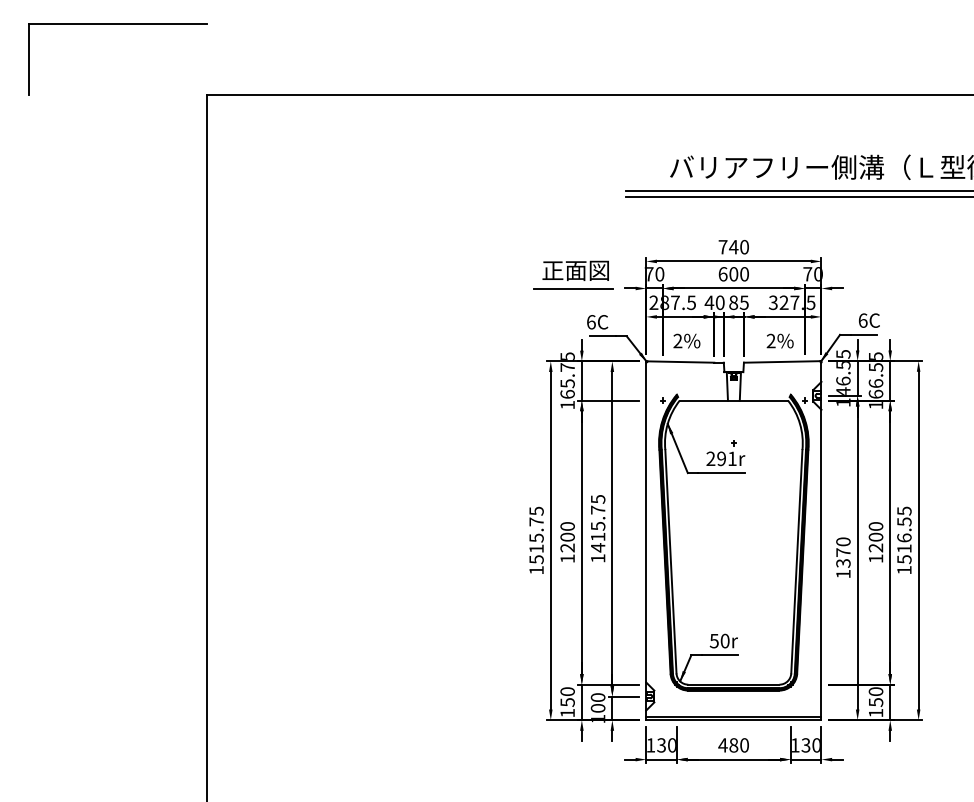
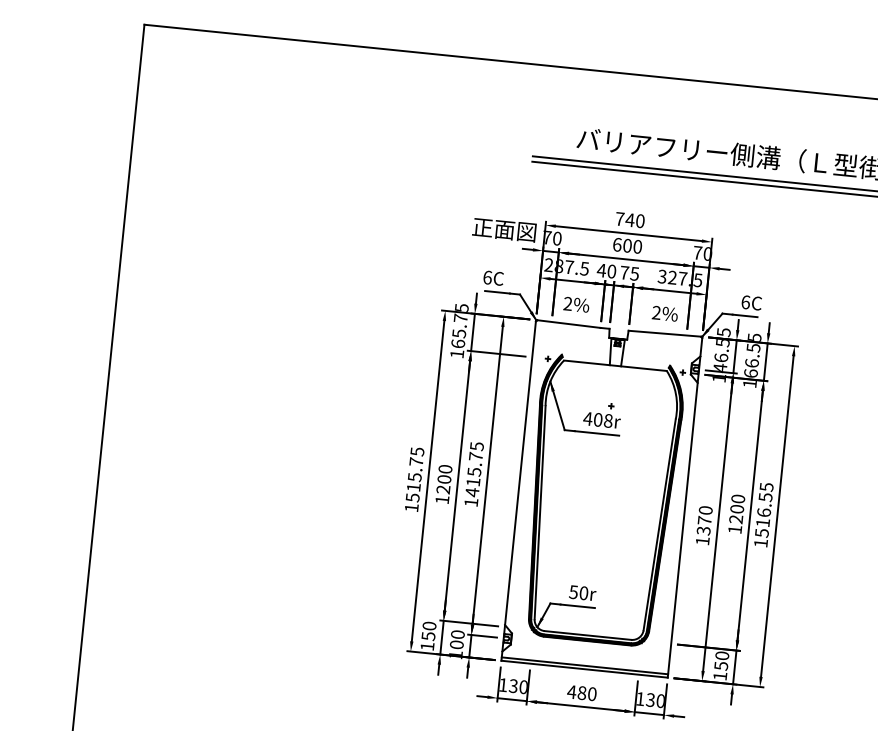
text: (575, 270) -> (504, 229), moved
line: (573, 288) -> (473, 243), removed
text: (733, 302) -> (624, 272), 85 -> 75
text: (721, 458) -> (598, 419), 291r -> 408r

